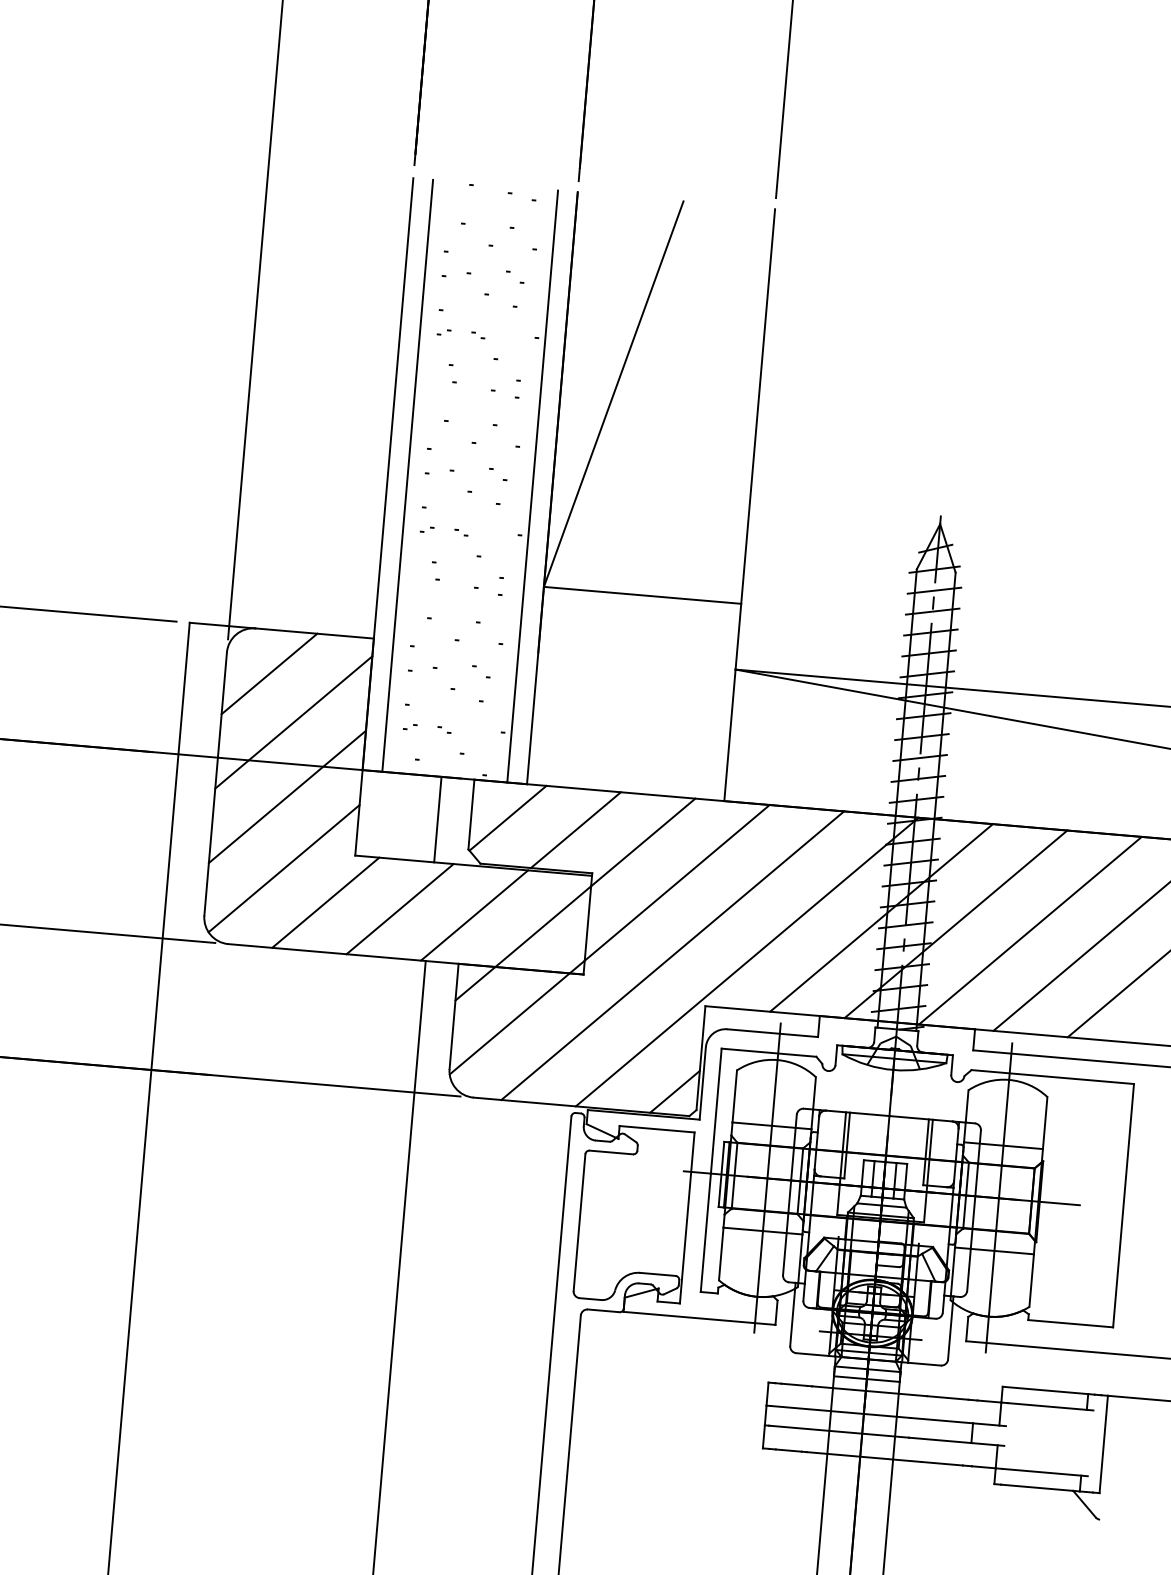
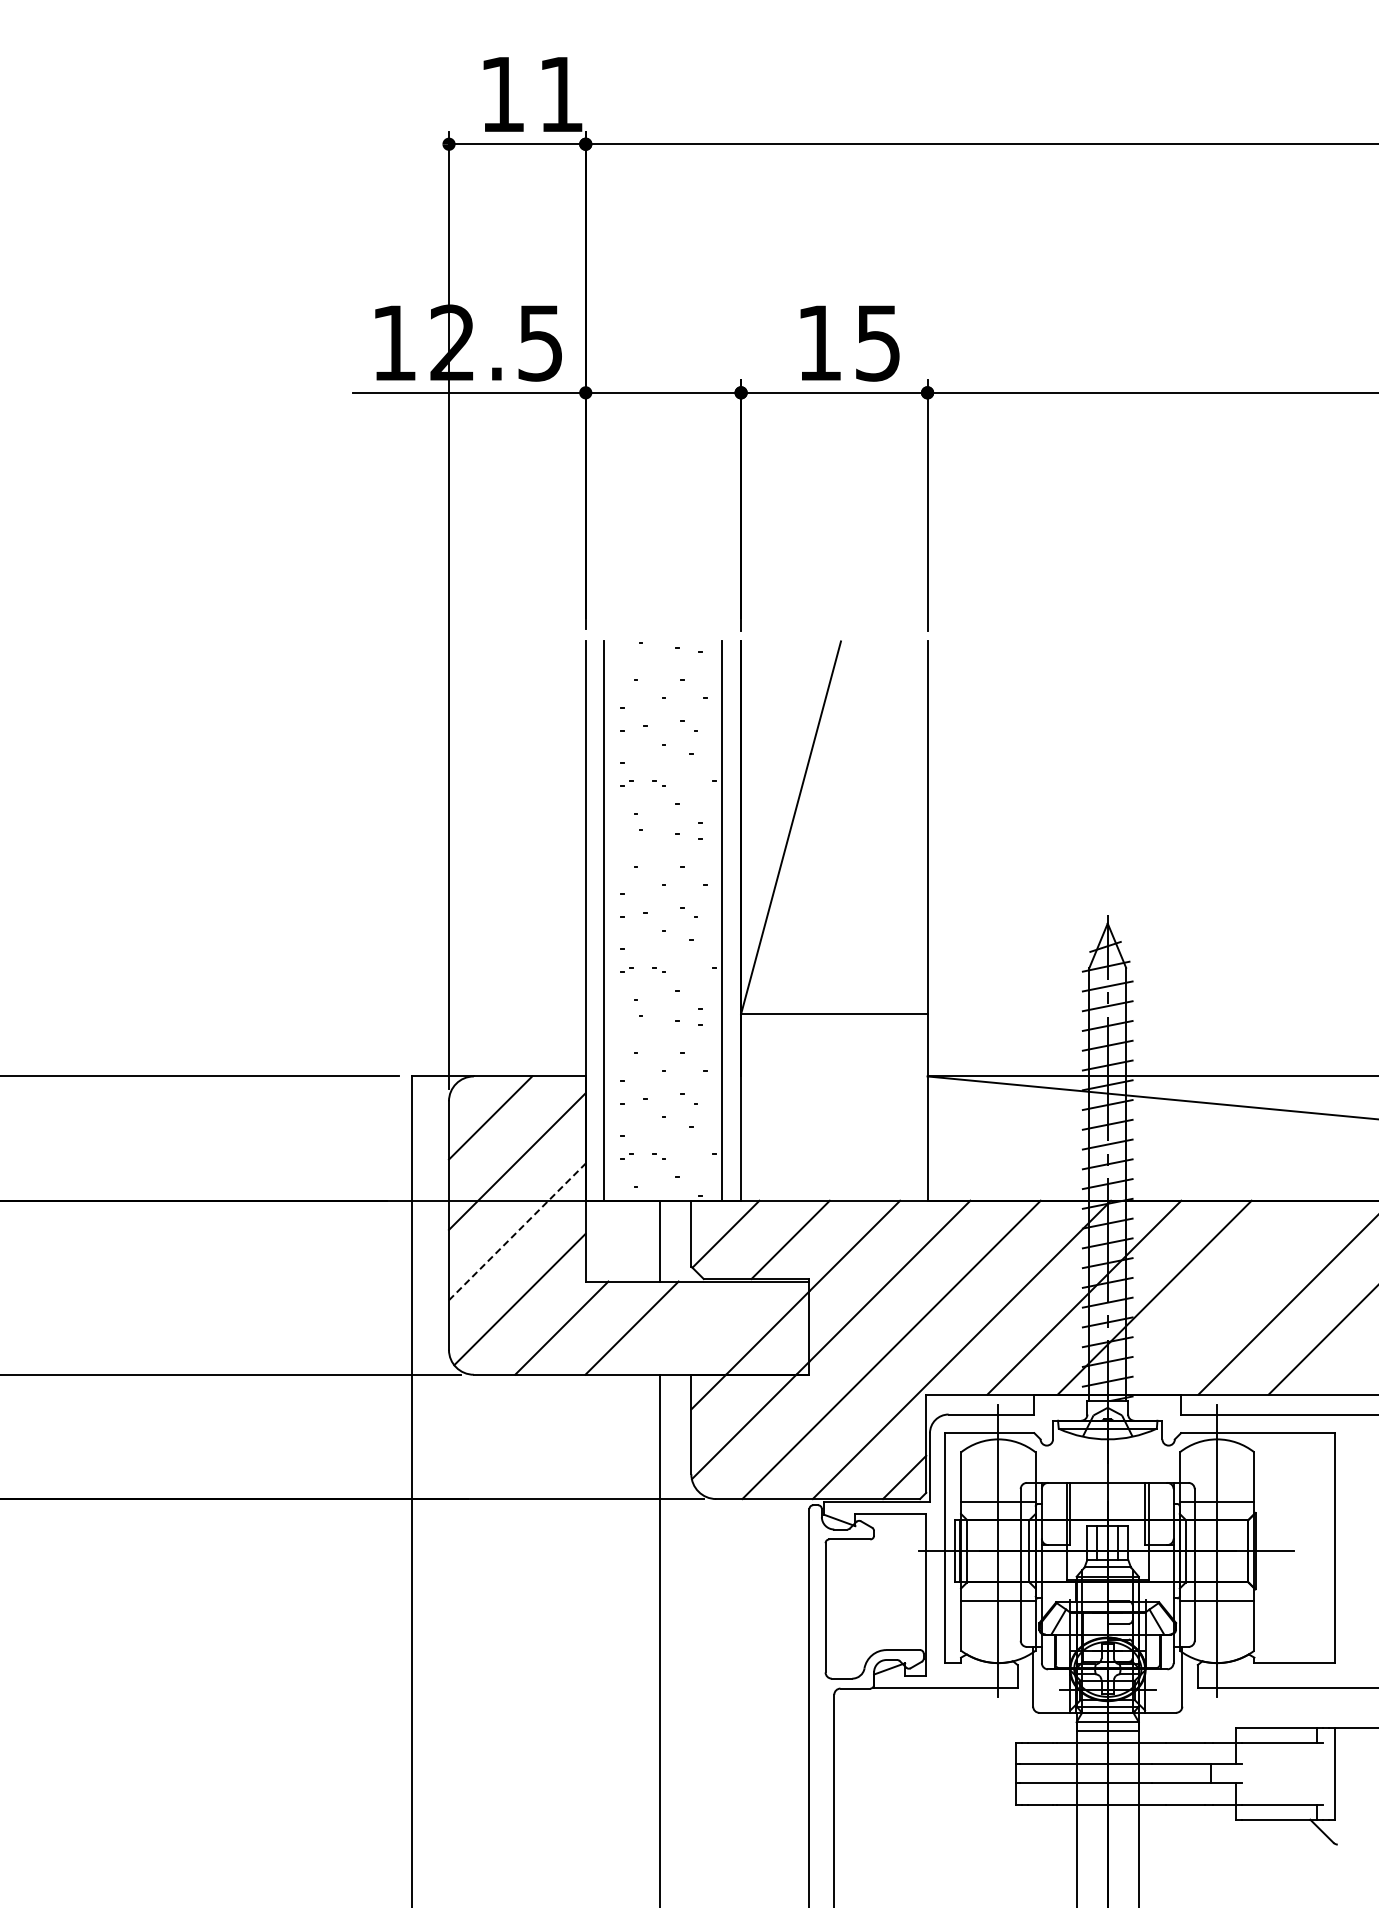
line: (287, 796) -> (517, 1231), solid -> dashed
line: (474, 914) -> (702, 1327), removed
line: (1030, 930) -> (1225, 1297), removed

